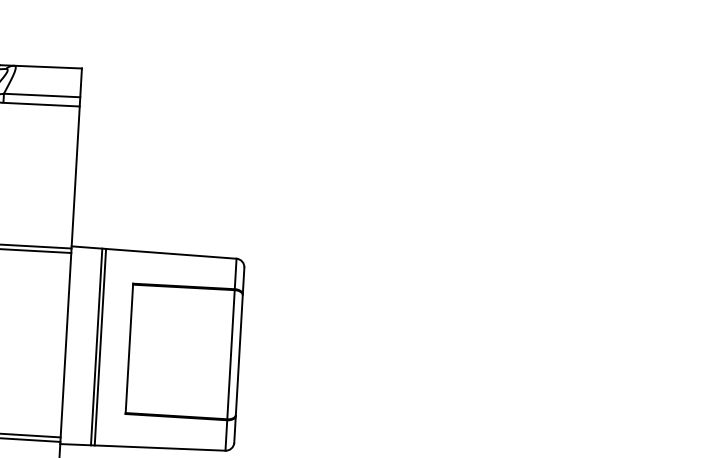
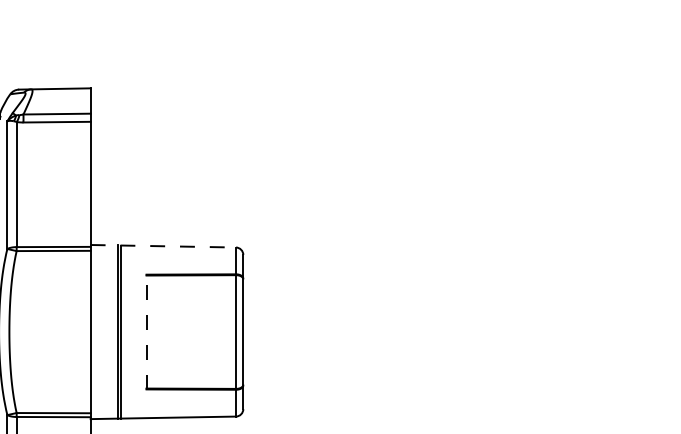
line: (154, 252) -> (163, 246), solid -> dashed
line: (129, 348) -> (146, 331), solid -> dashed

